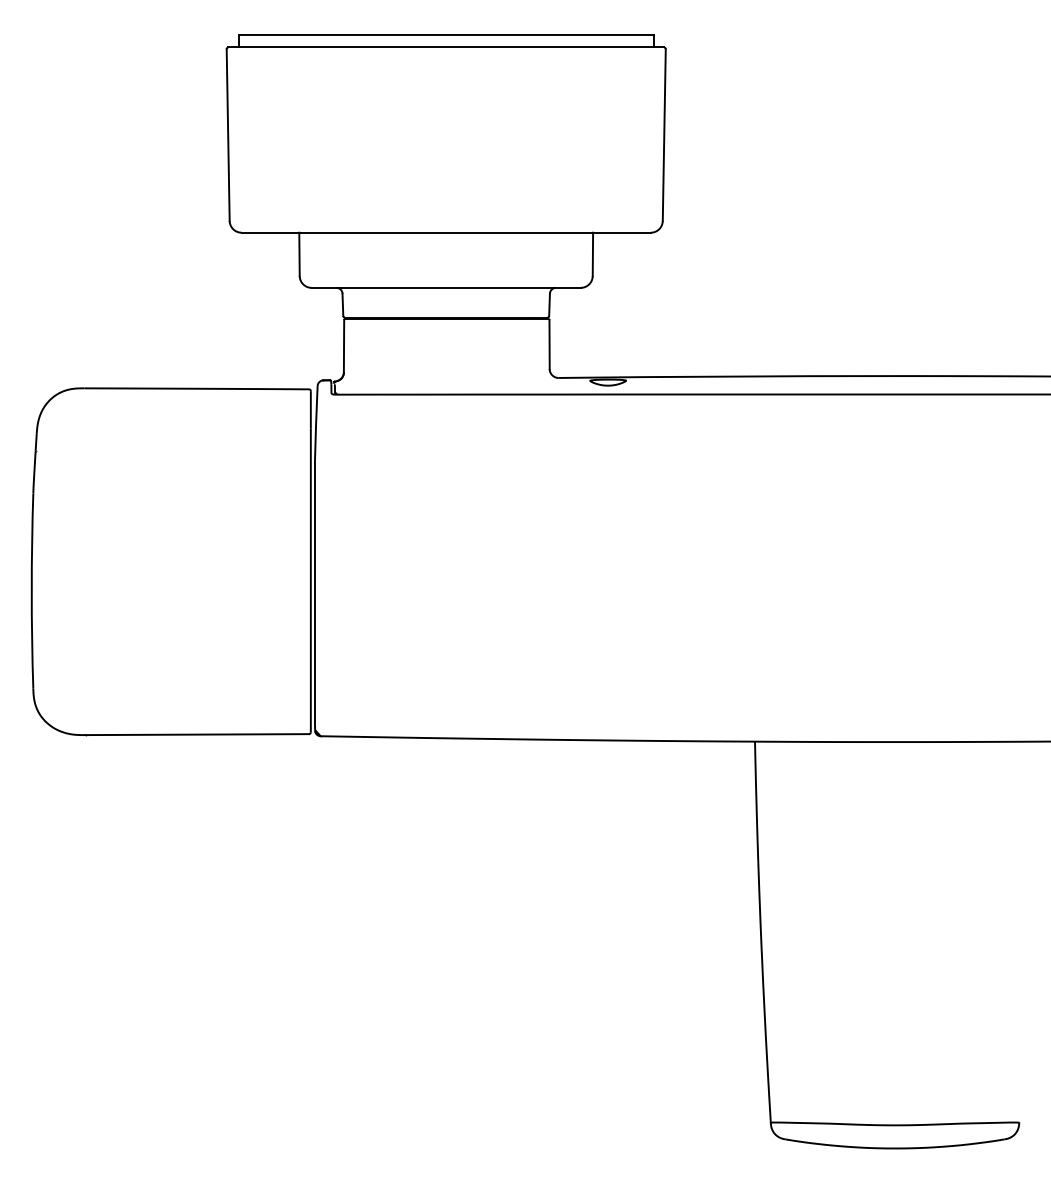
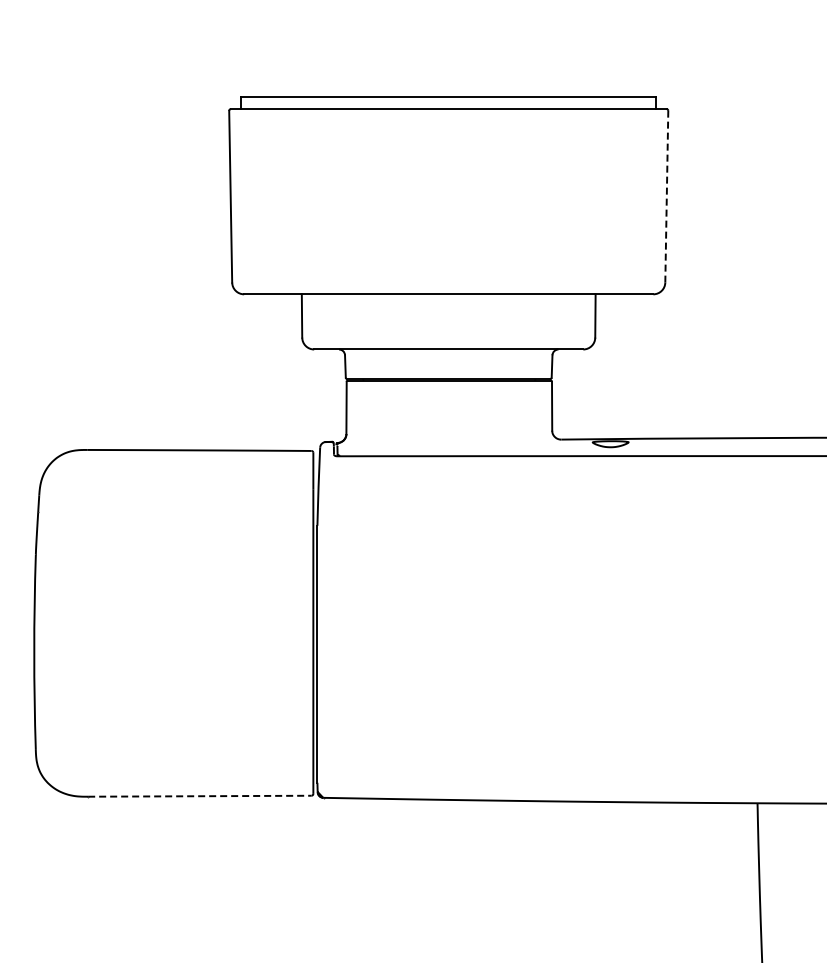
line: (664, 135) -> (667, 197), solid -> dashed
line: (197, 734) -> (200, 796), solid -> dashed

